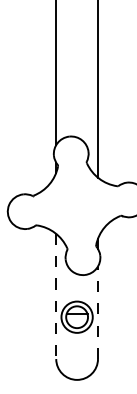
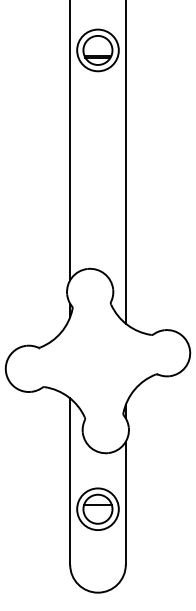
line: (56, 297) -> (70, 482), dashed -> solid
line: (97, 312) -> (125, 503), dashed -> solid

